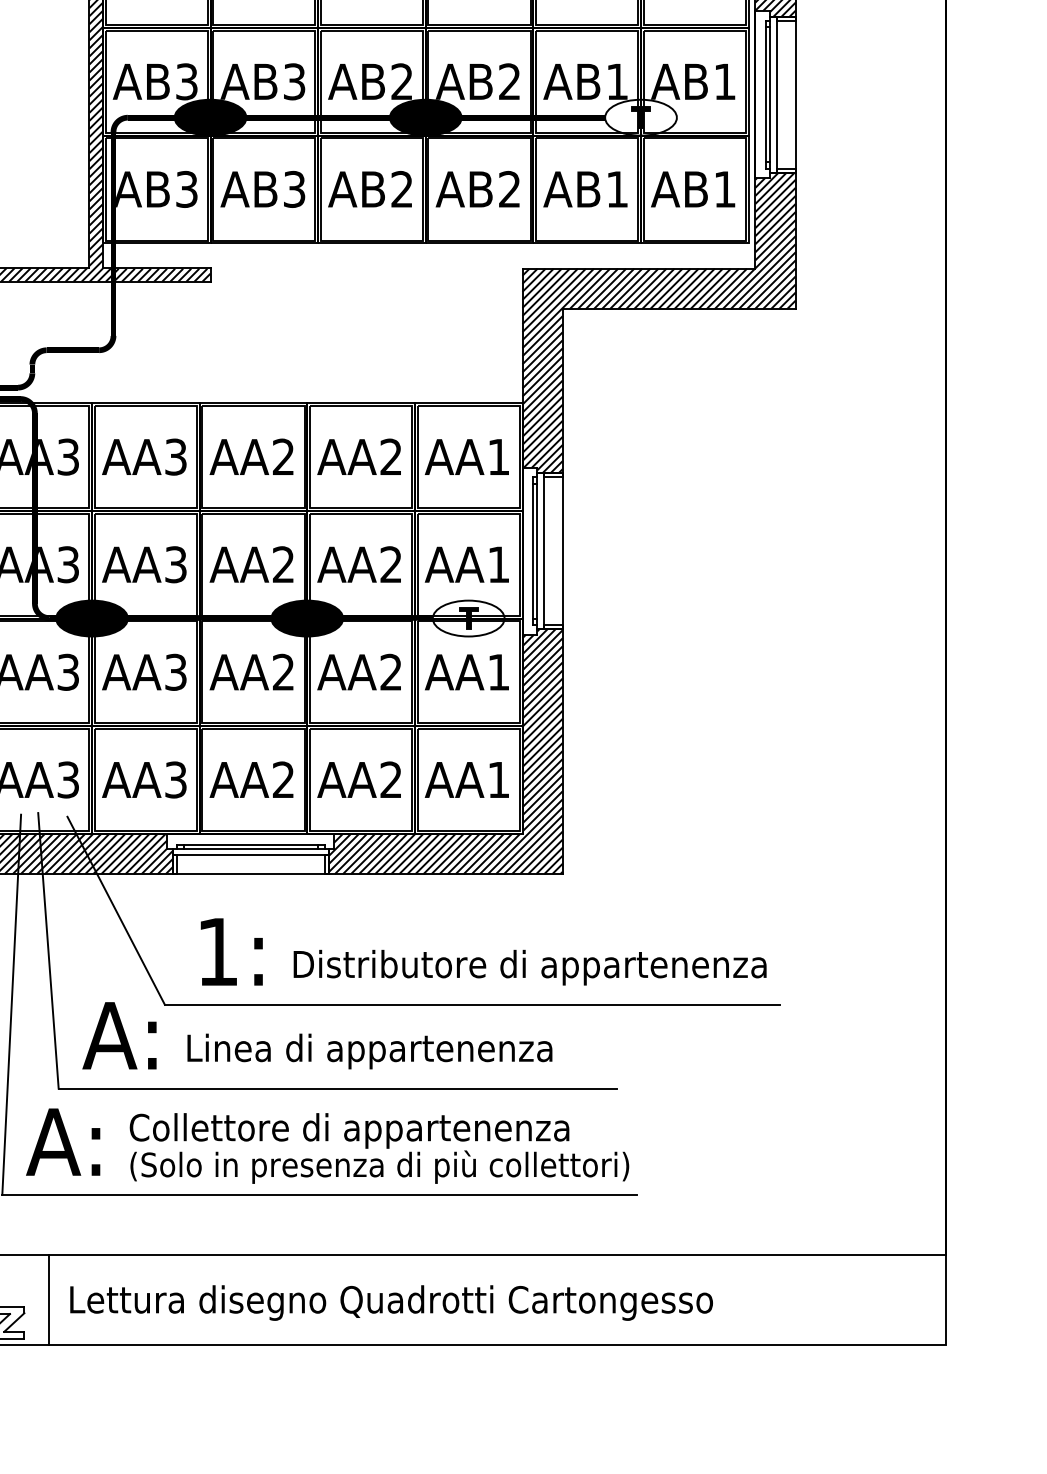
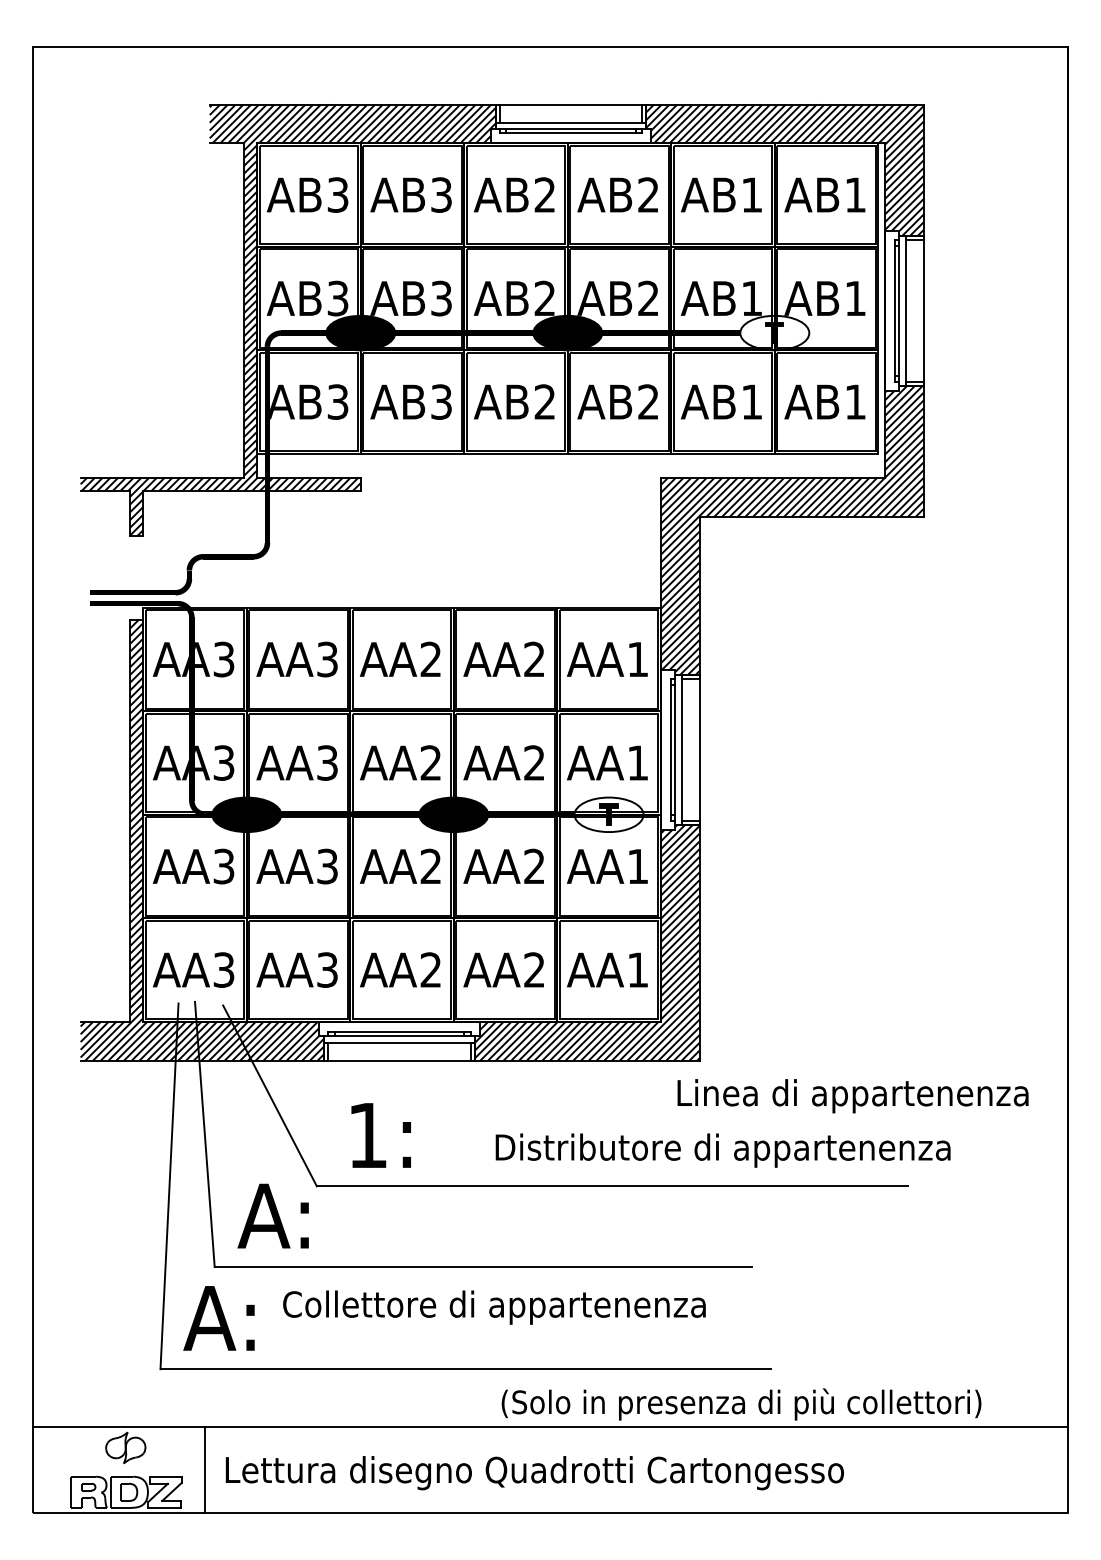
text: (529, 967) -> (722, 1150), moved
text: (369, 1051) -> (852, 1096), moved
text: (379, 1167) -> (741, 1404), moved

